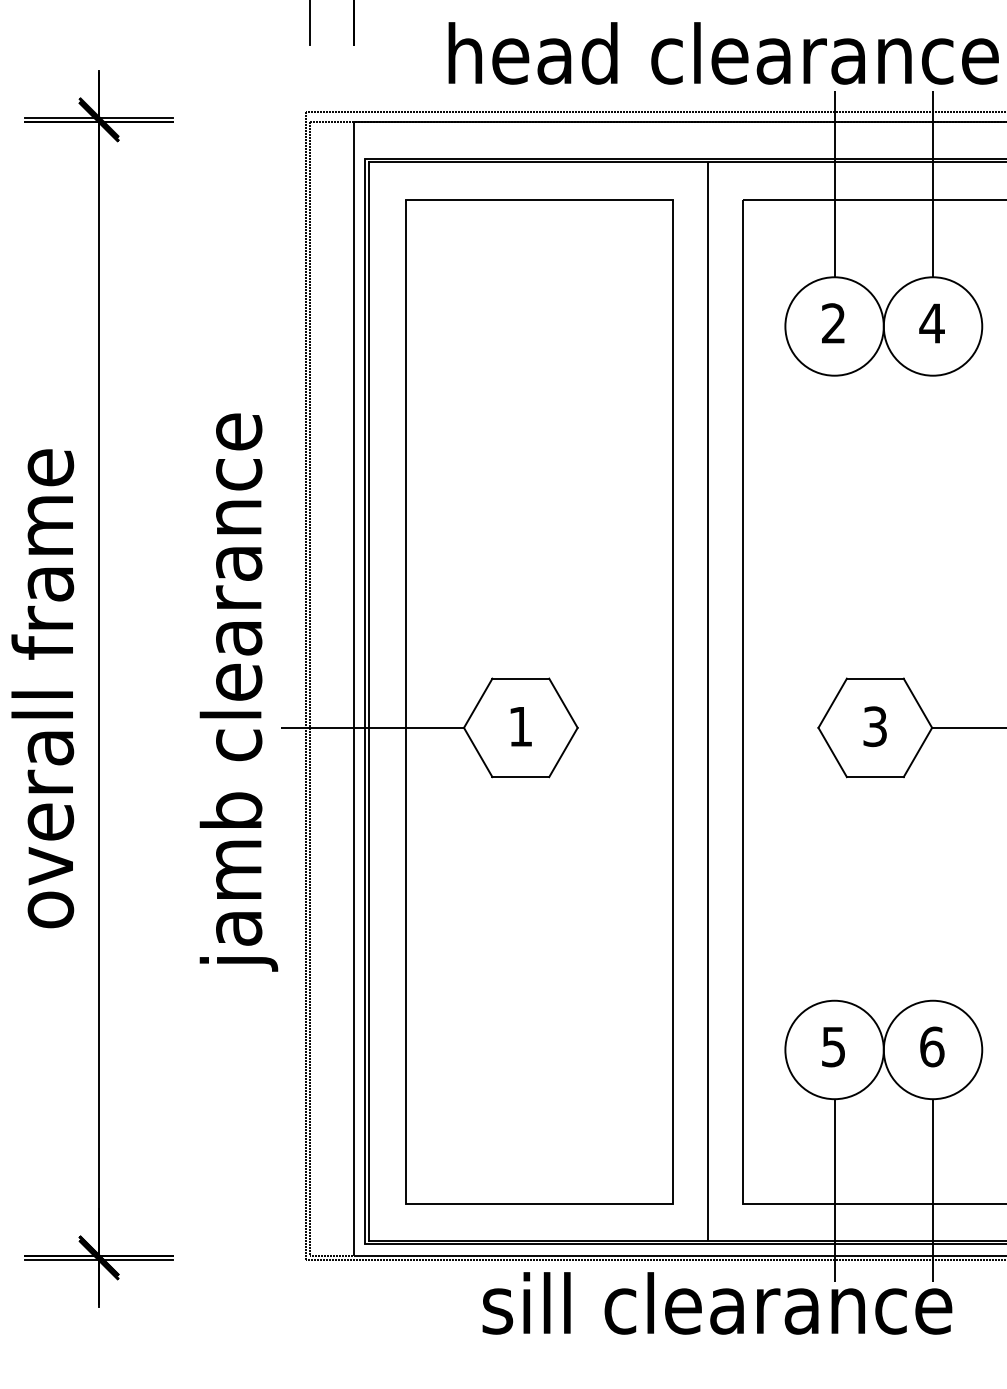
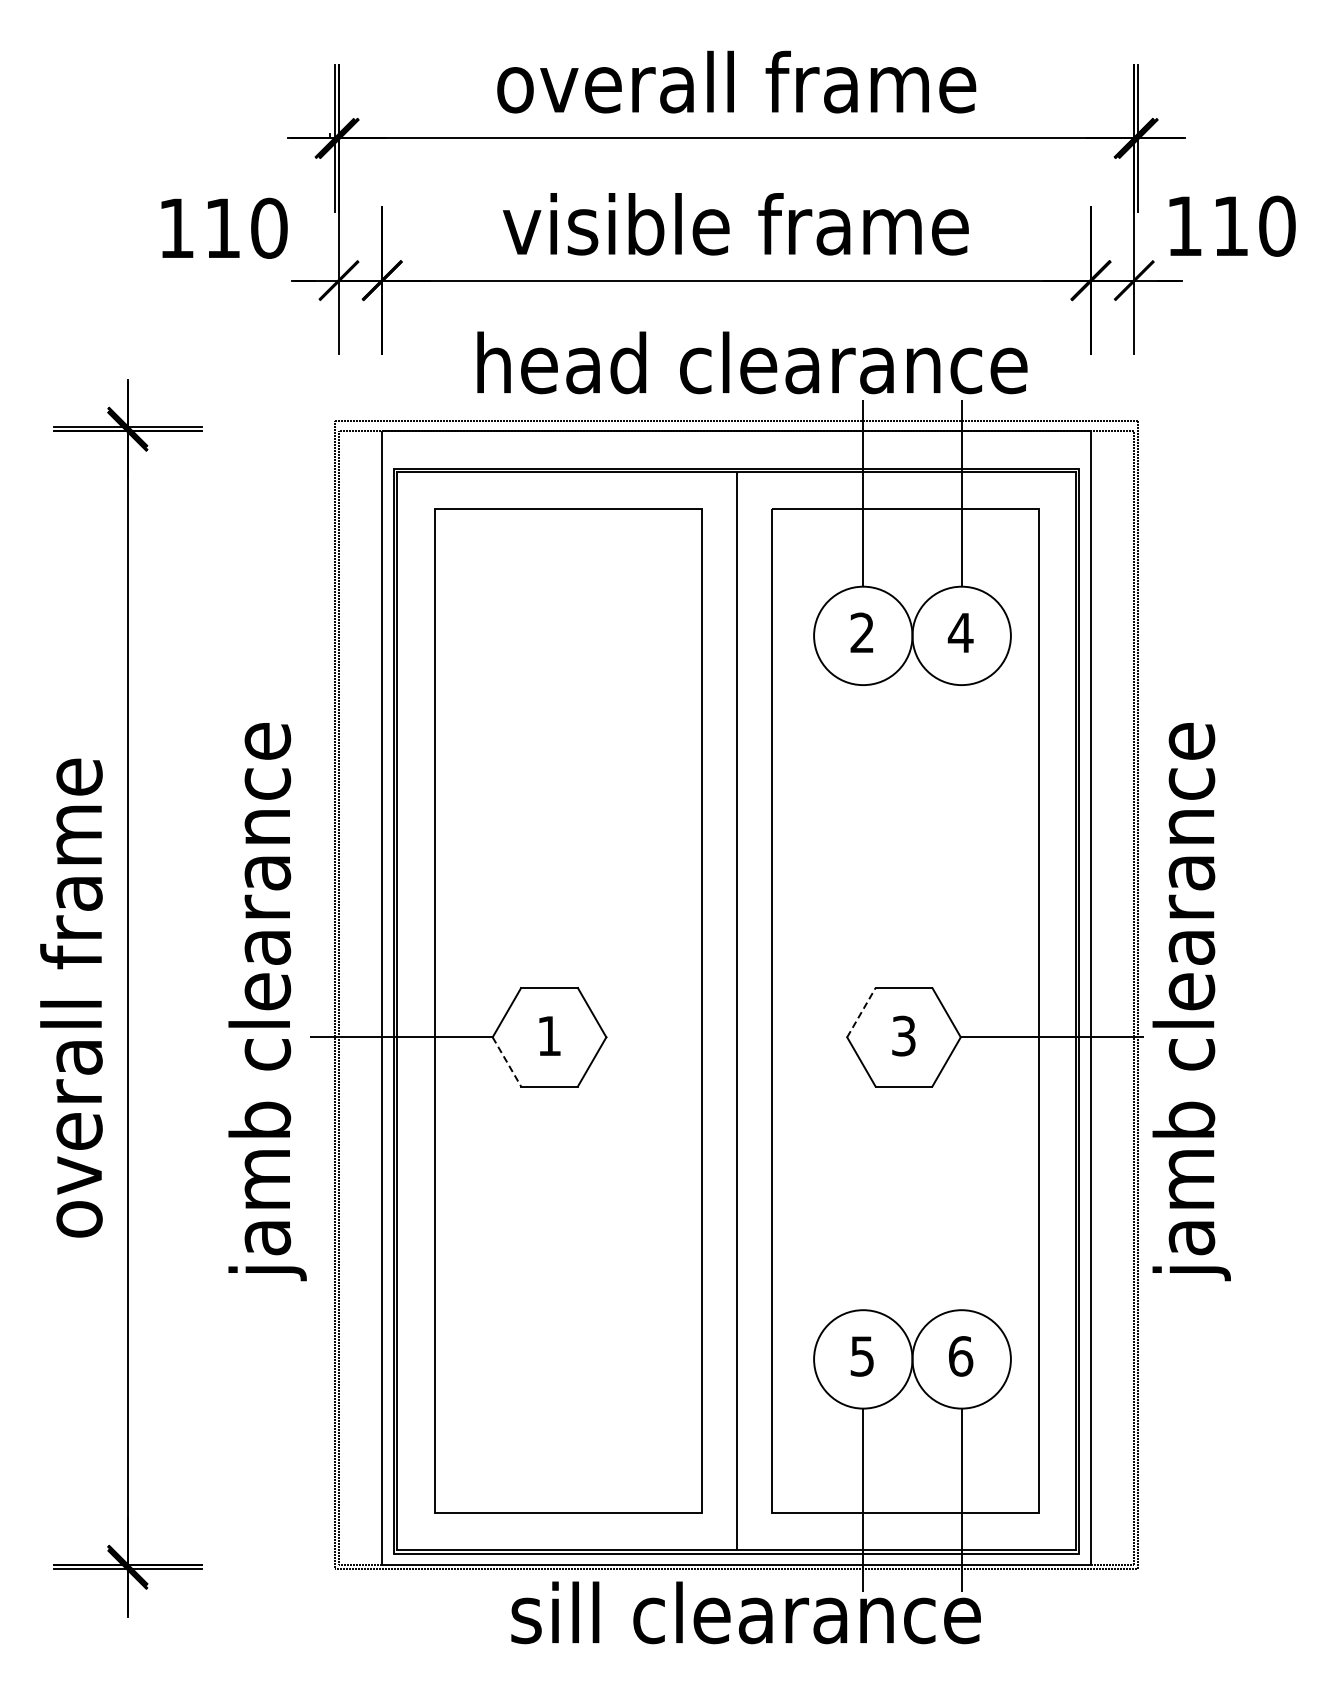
line: (832, 703) -> (861, 1012), solid -> dashed
line: (478, 753) -> (507, 1062), solid -> dashed

